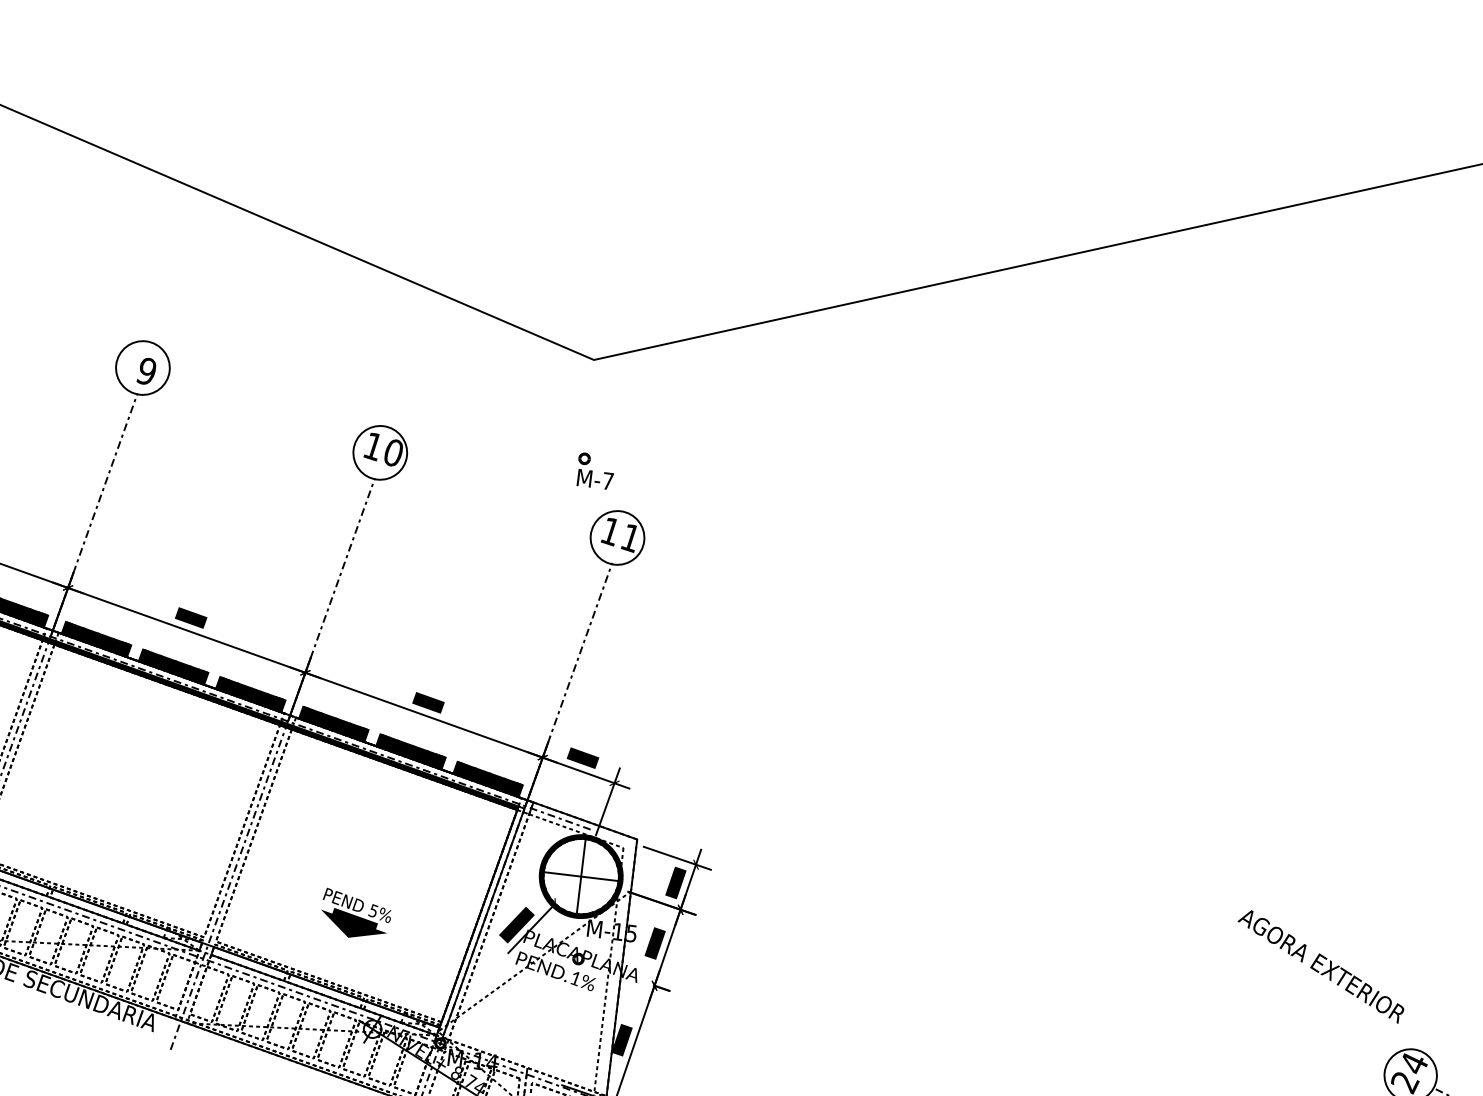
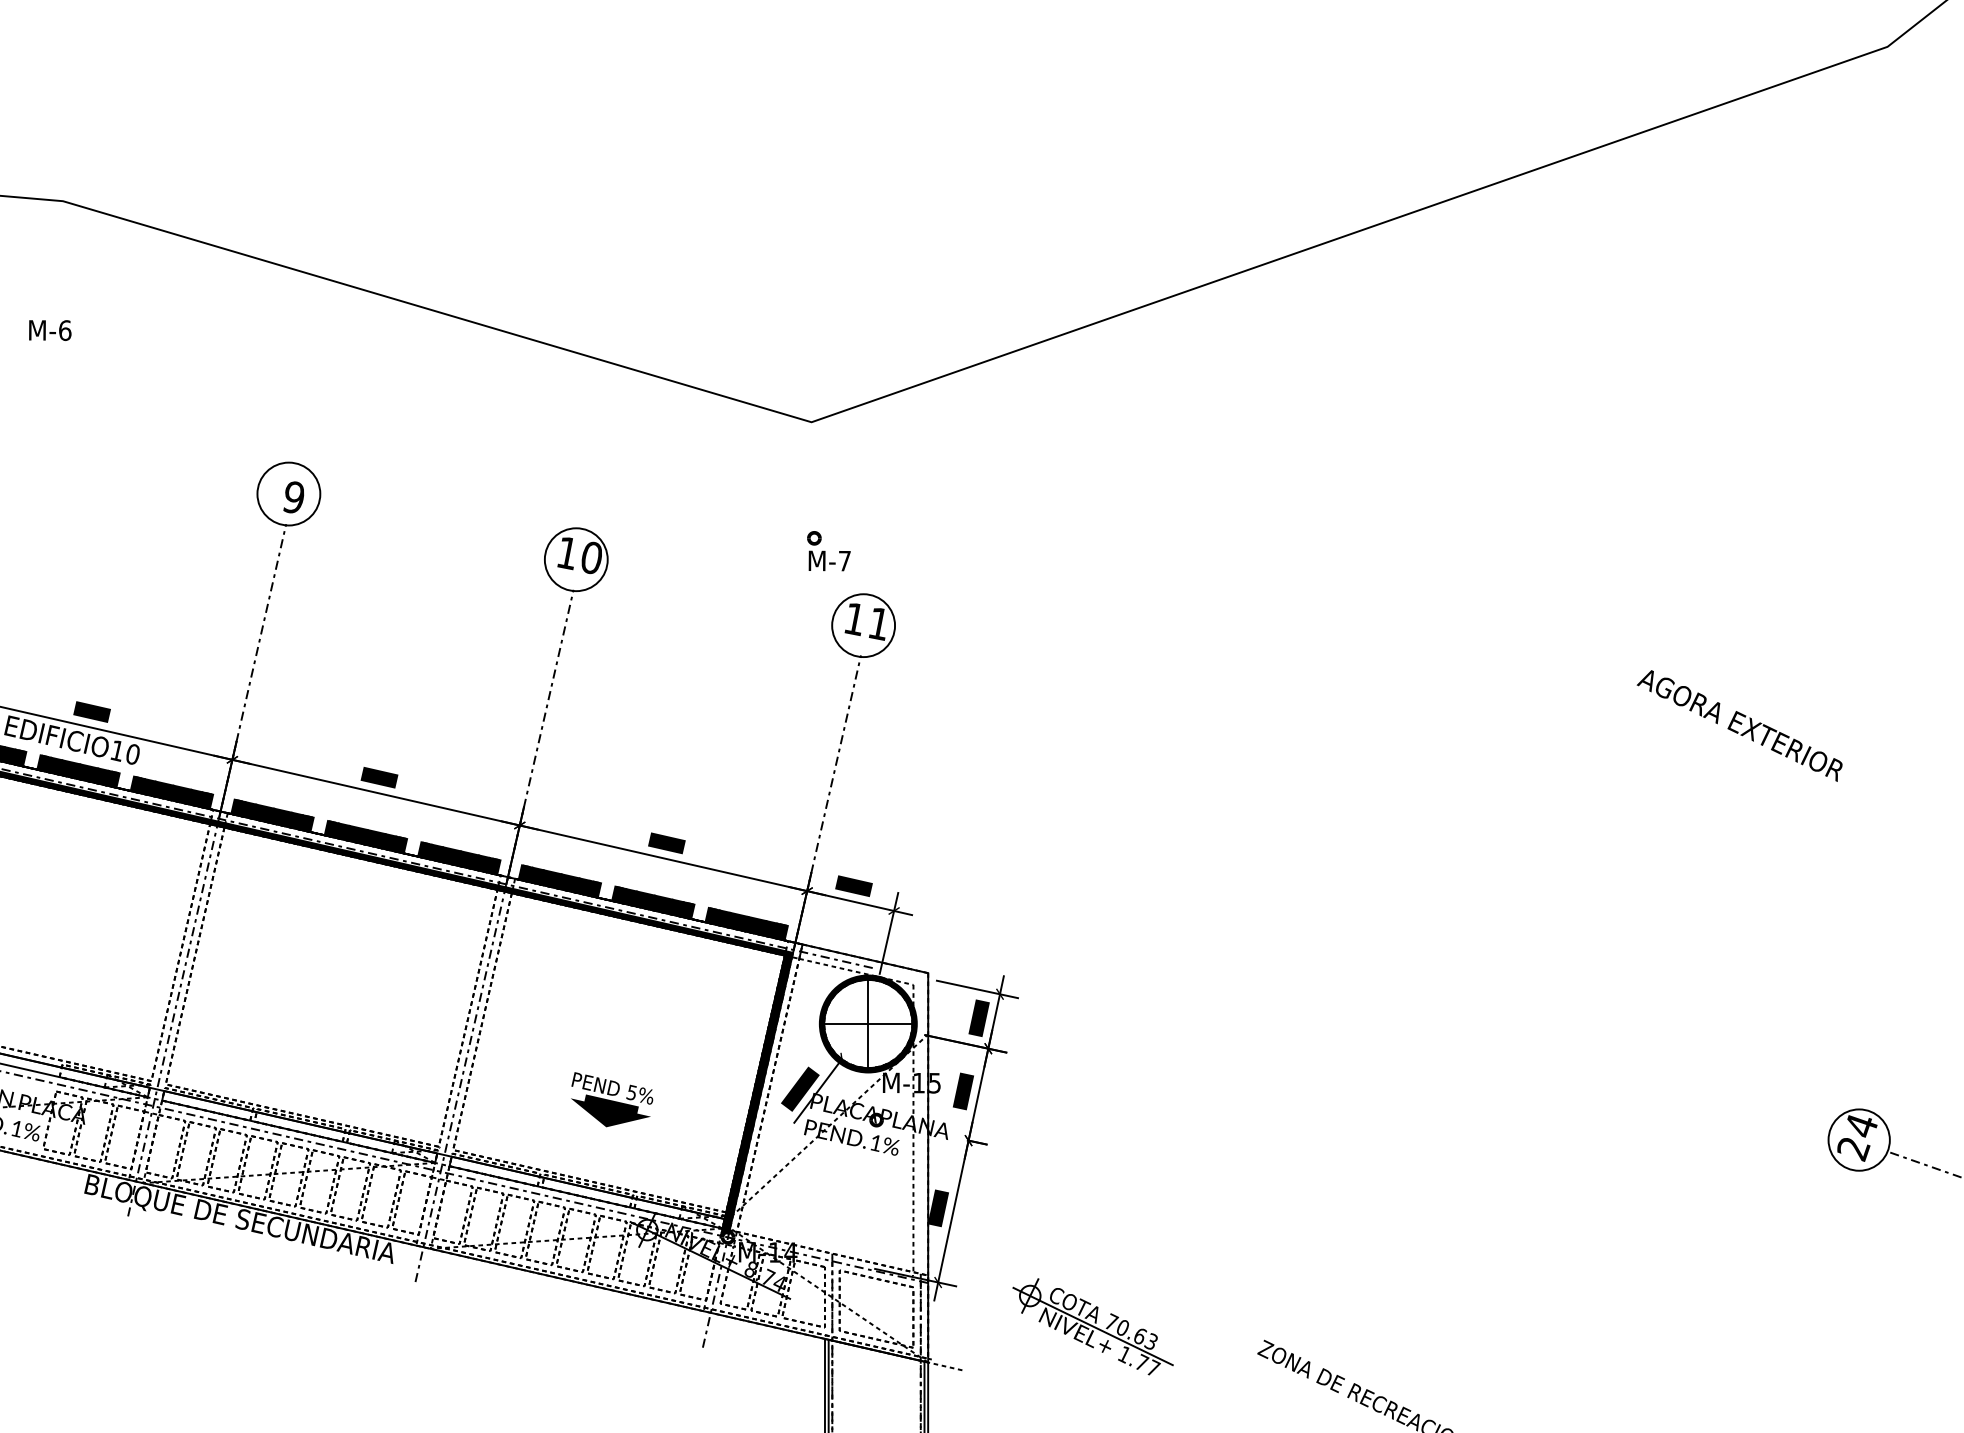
fill: (480, 923) -> (757, 1092), added
text: (1320, 966) -> (1739, 725), moved

